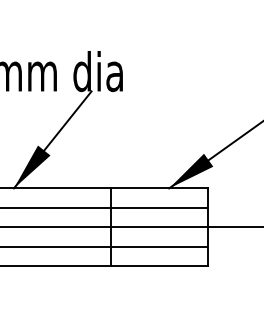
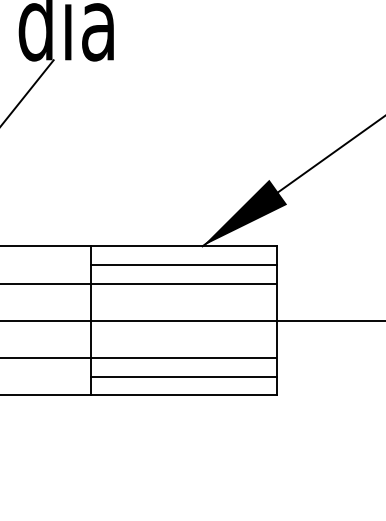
line: (158, 198) -> (182, 265), added
line: (158, 256) -> (182, 376), added

